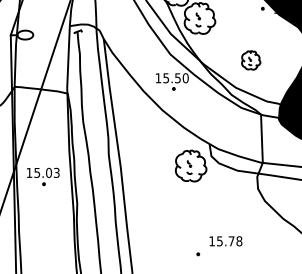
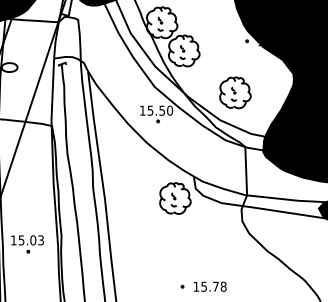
part: (251, 60) -> (235, 92), size x1.67
part: (43, 177) -> (27, 244), moved
text: (226, 241) -> (210, 286), moved

